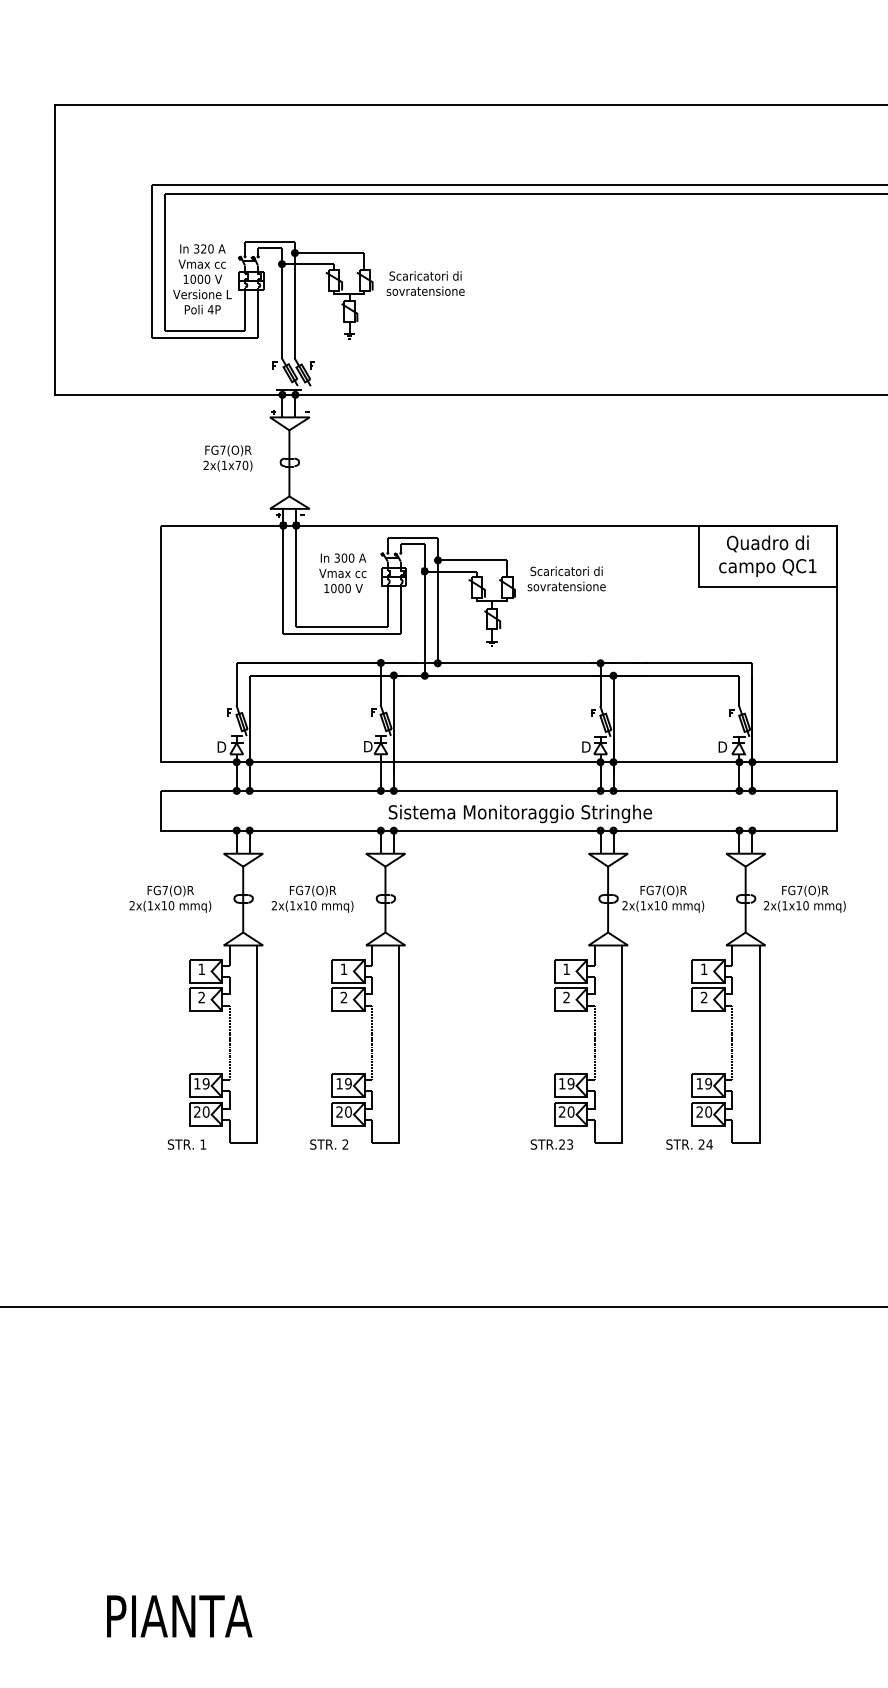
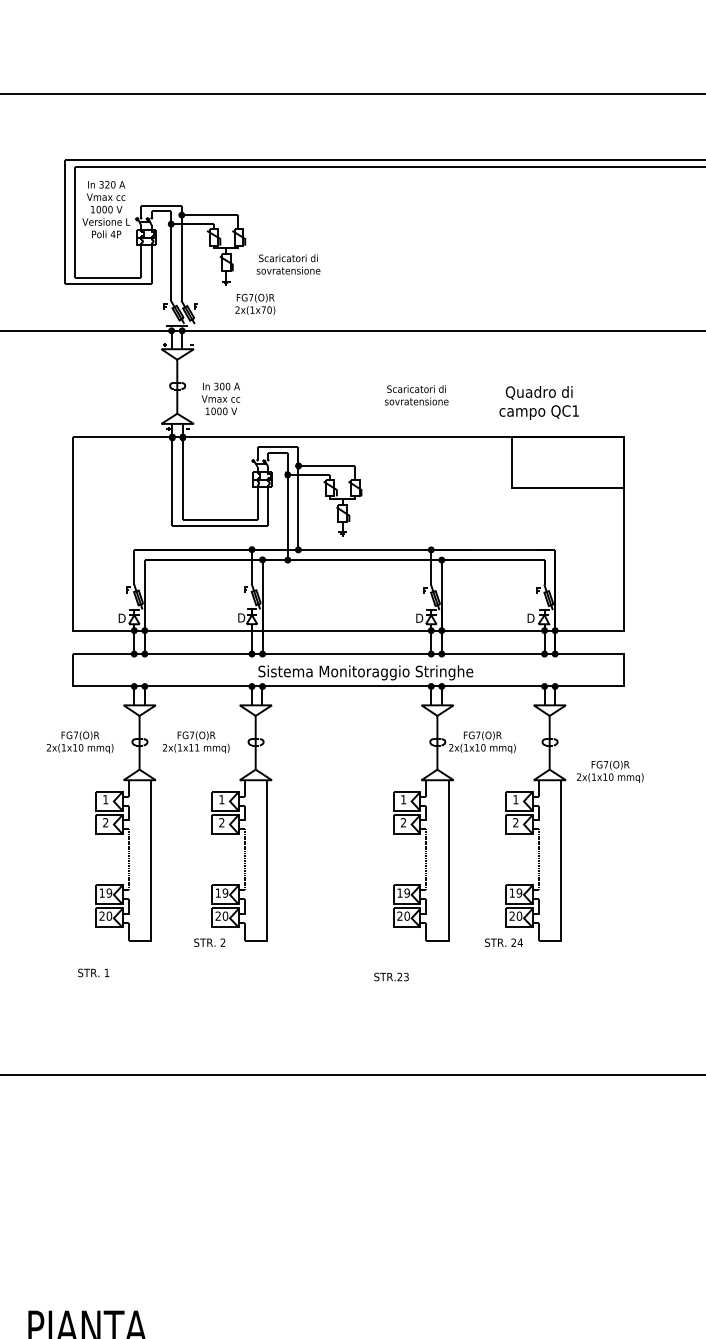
text: (202, 279) -> (106, 209), moved
text: (425, 283) -> (288, 264), moved
text: (227, 458) -> (254, 304), moved
text: (767, 555) -> (538, 402), moved
text: (342, 573) -> (220, 399), moved
text: (566, 578) -> (416, 395), moved
text: (804, 898) -> (609, 771), moved
text: (313, 905) -> (196, 747), 2x(1x10 -> 2x(1x11
text: (186, 1144) -> (93, 972), moved
text: (551, 1144) -> (391, 976), moved

